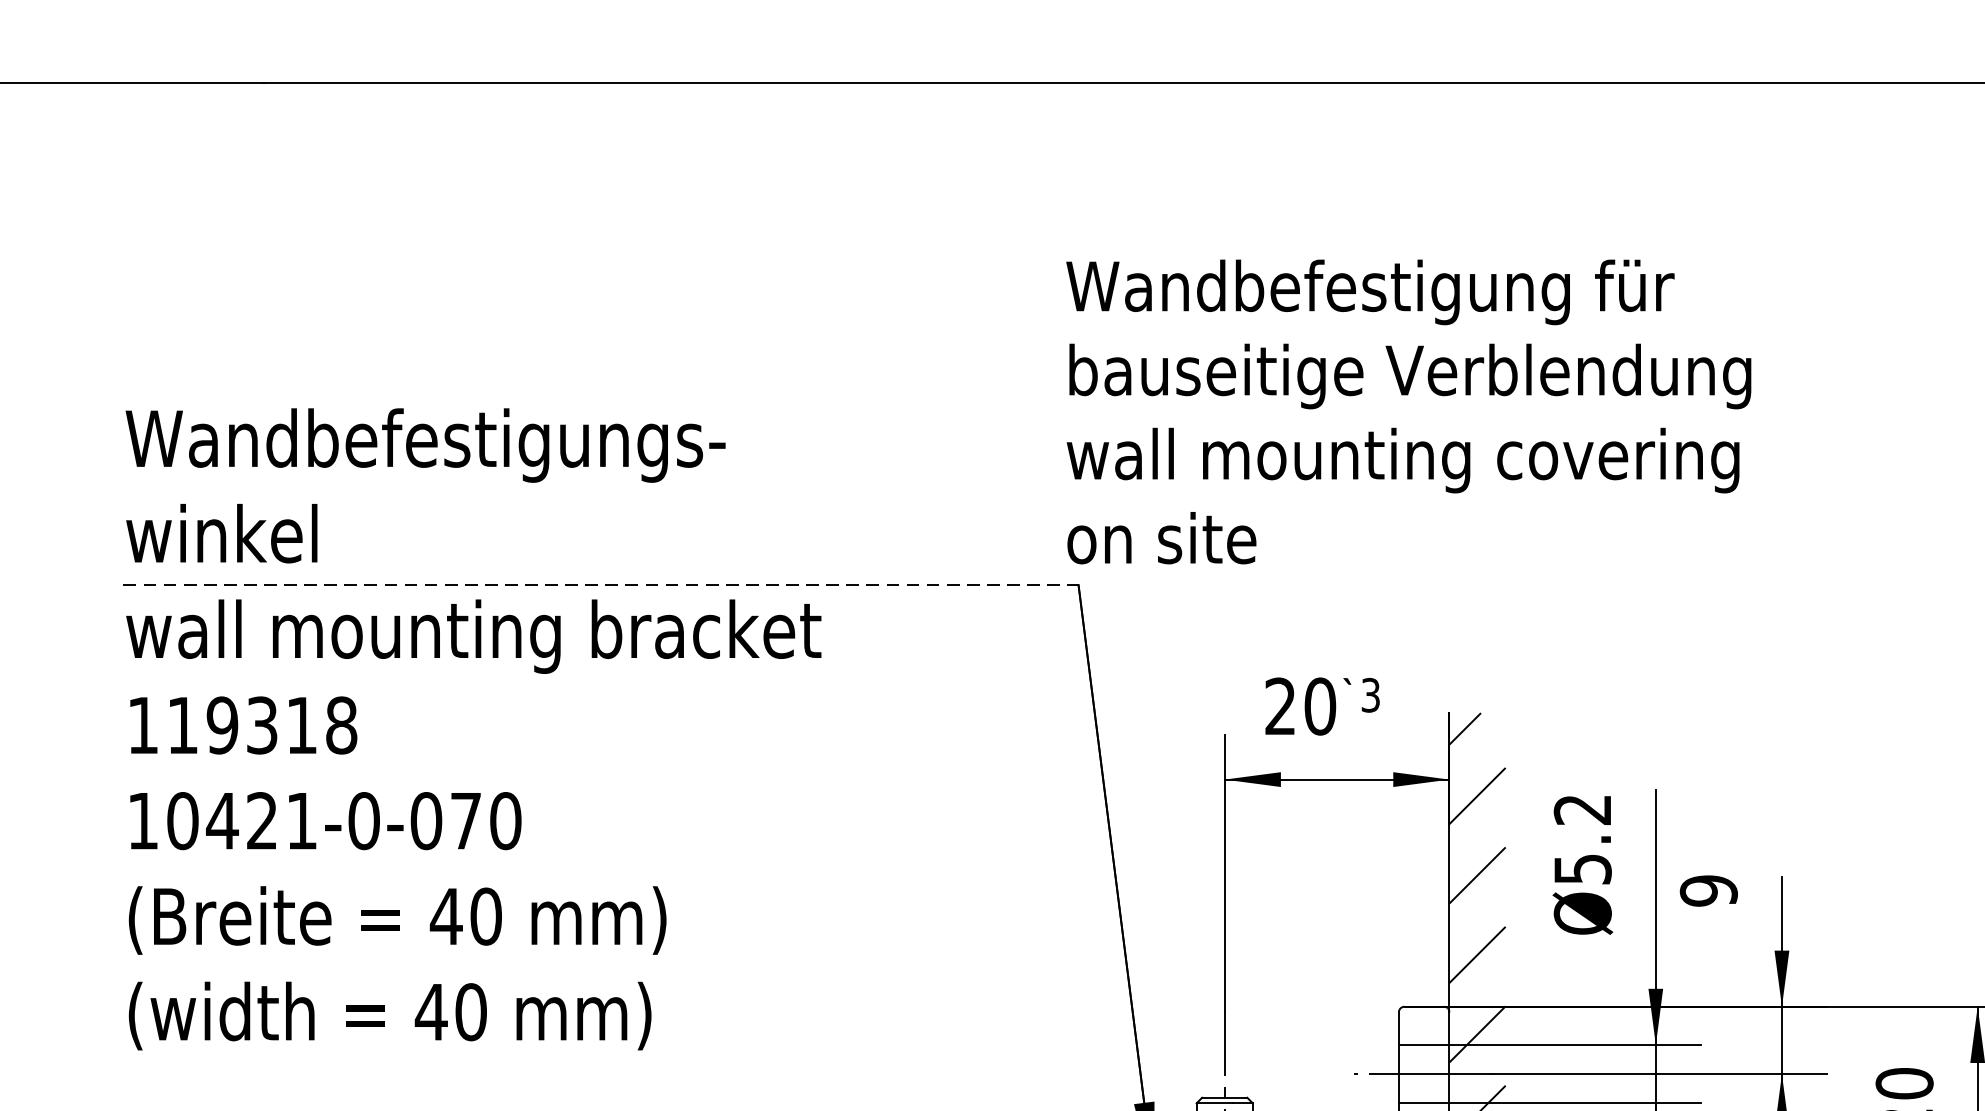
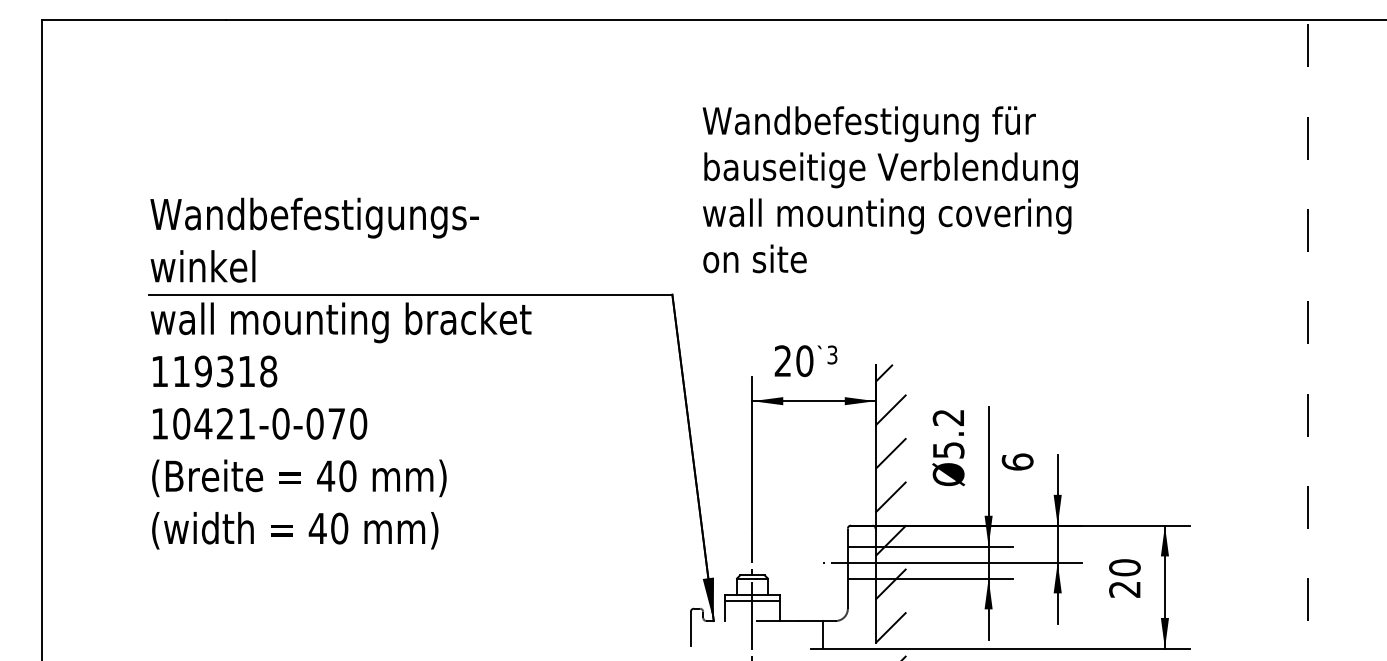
text: (1407, 411) -> (889, 189), moved
line: (600, 584) -> (410, 294), dashed -> solid
text: (1708, 889) -> (1017, 461), 9 -> 6

